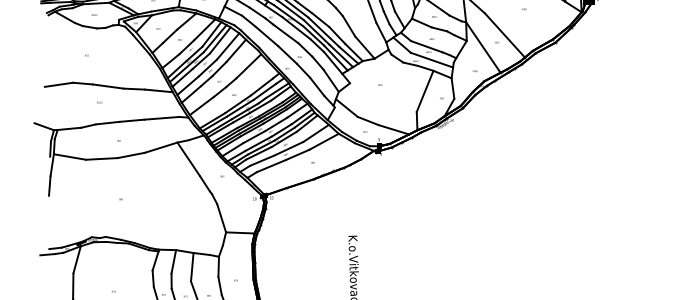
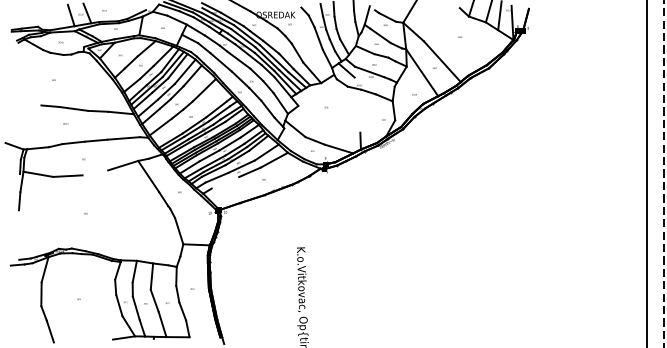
line: (432, 60) -> (374, 84), removed
line: (59, 84) -> (28, 107), removed
line: (424, 91) -> (367, 113), removed
line: (130, 155) -> (94, 172), removed
line: (271, 165) -> (225, 182), removed

